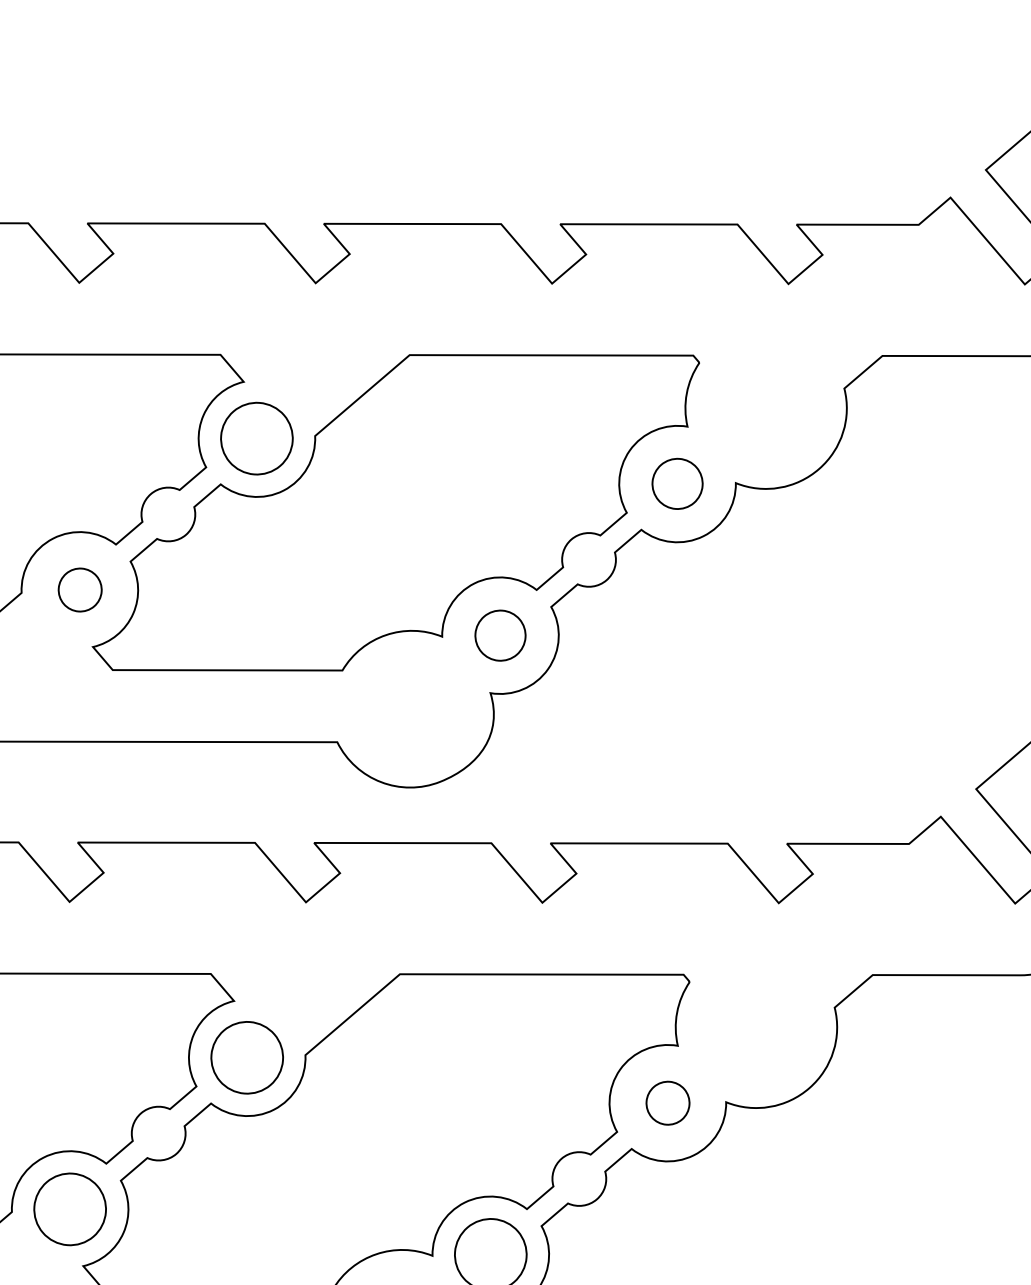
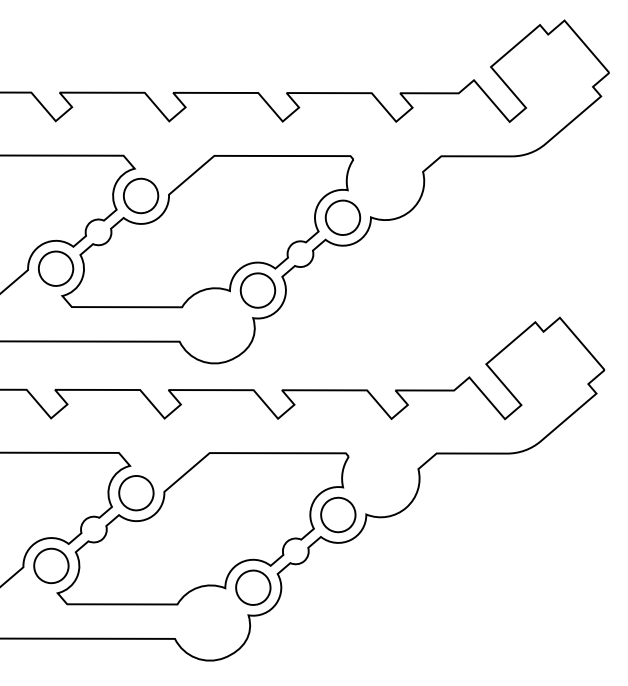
part: (676, 483) -> (342, 217), size x1.43
part: (80, 589) -> (56, 268), size x1.67
part: (499, 635) -> (257, 290), size x1.43
part: (668, 1102) -> (338, 514), size x1.67

